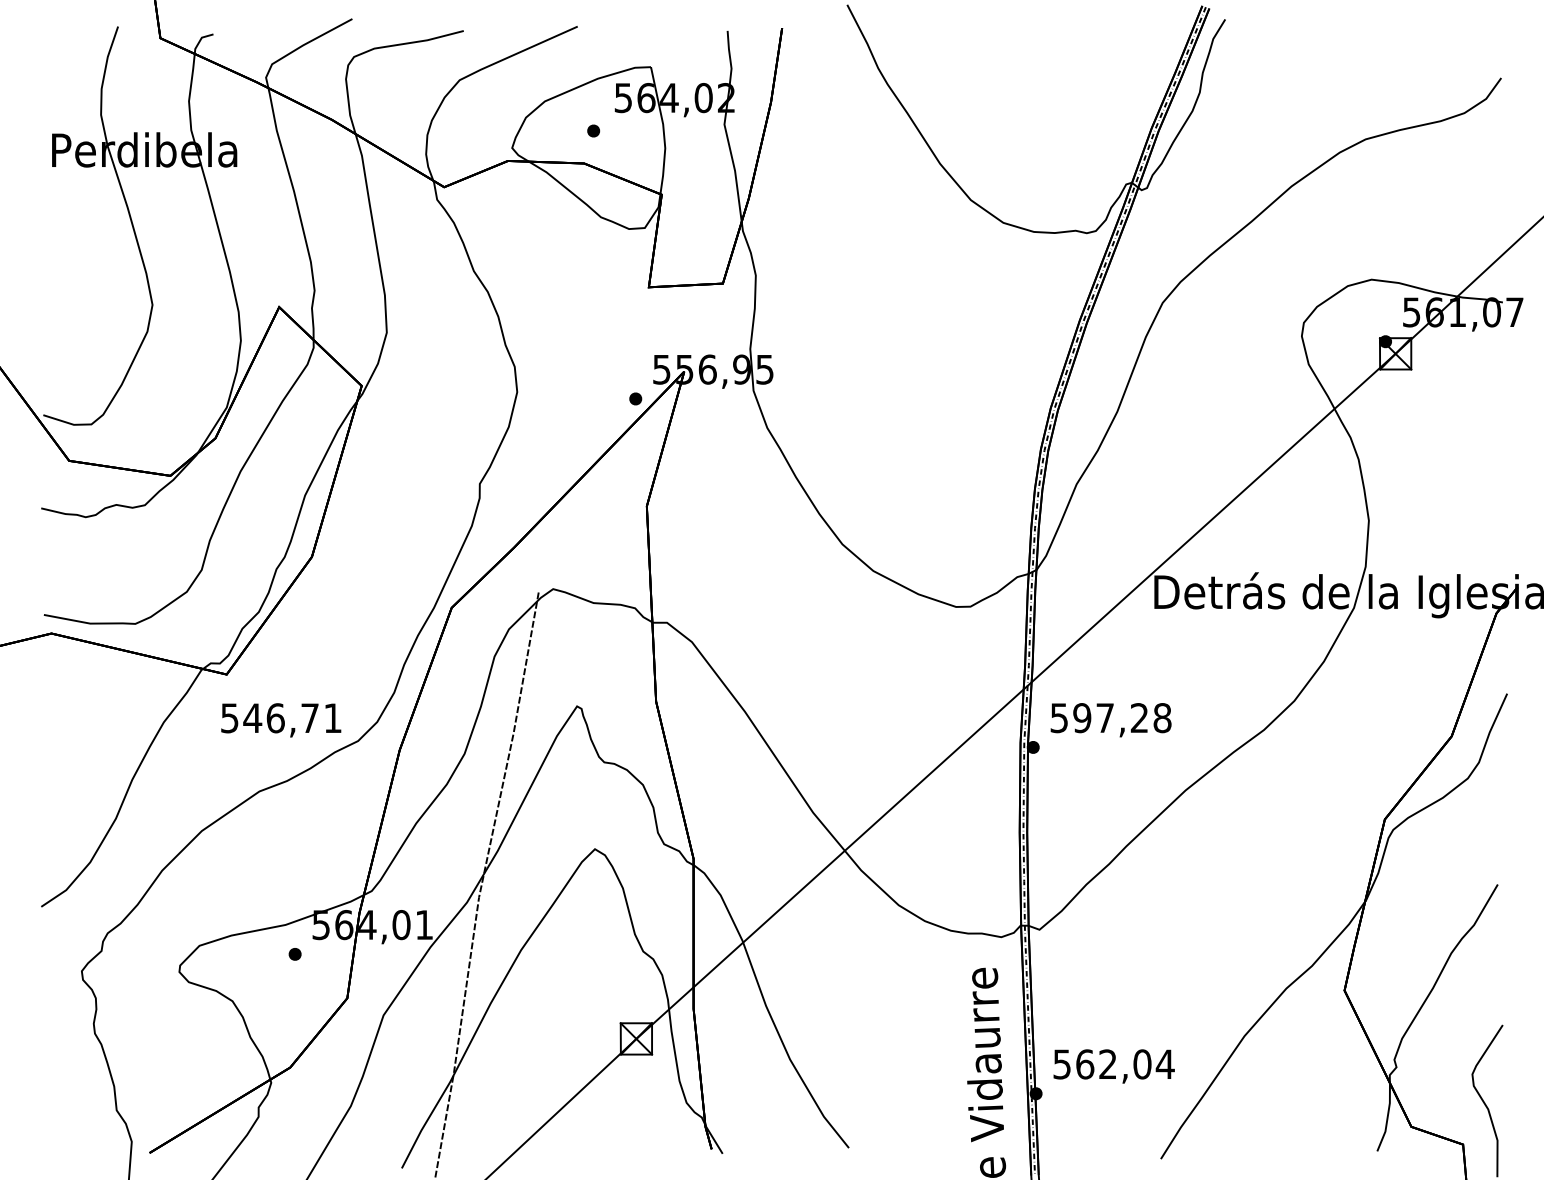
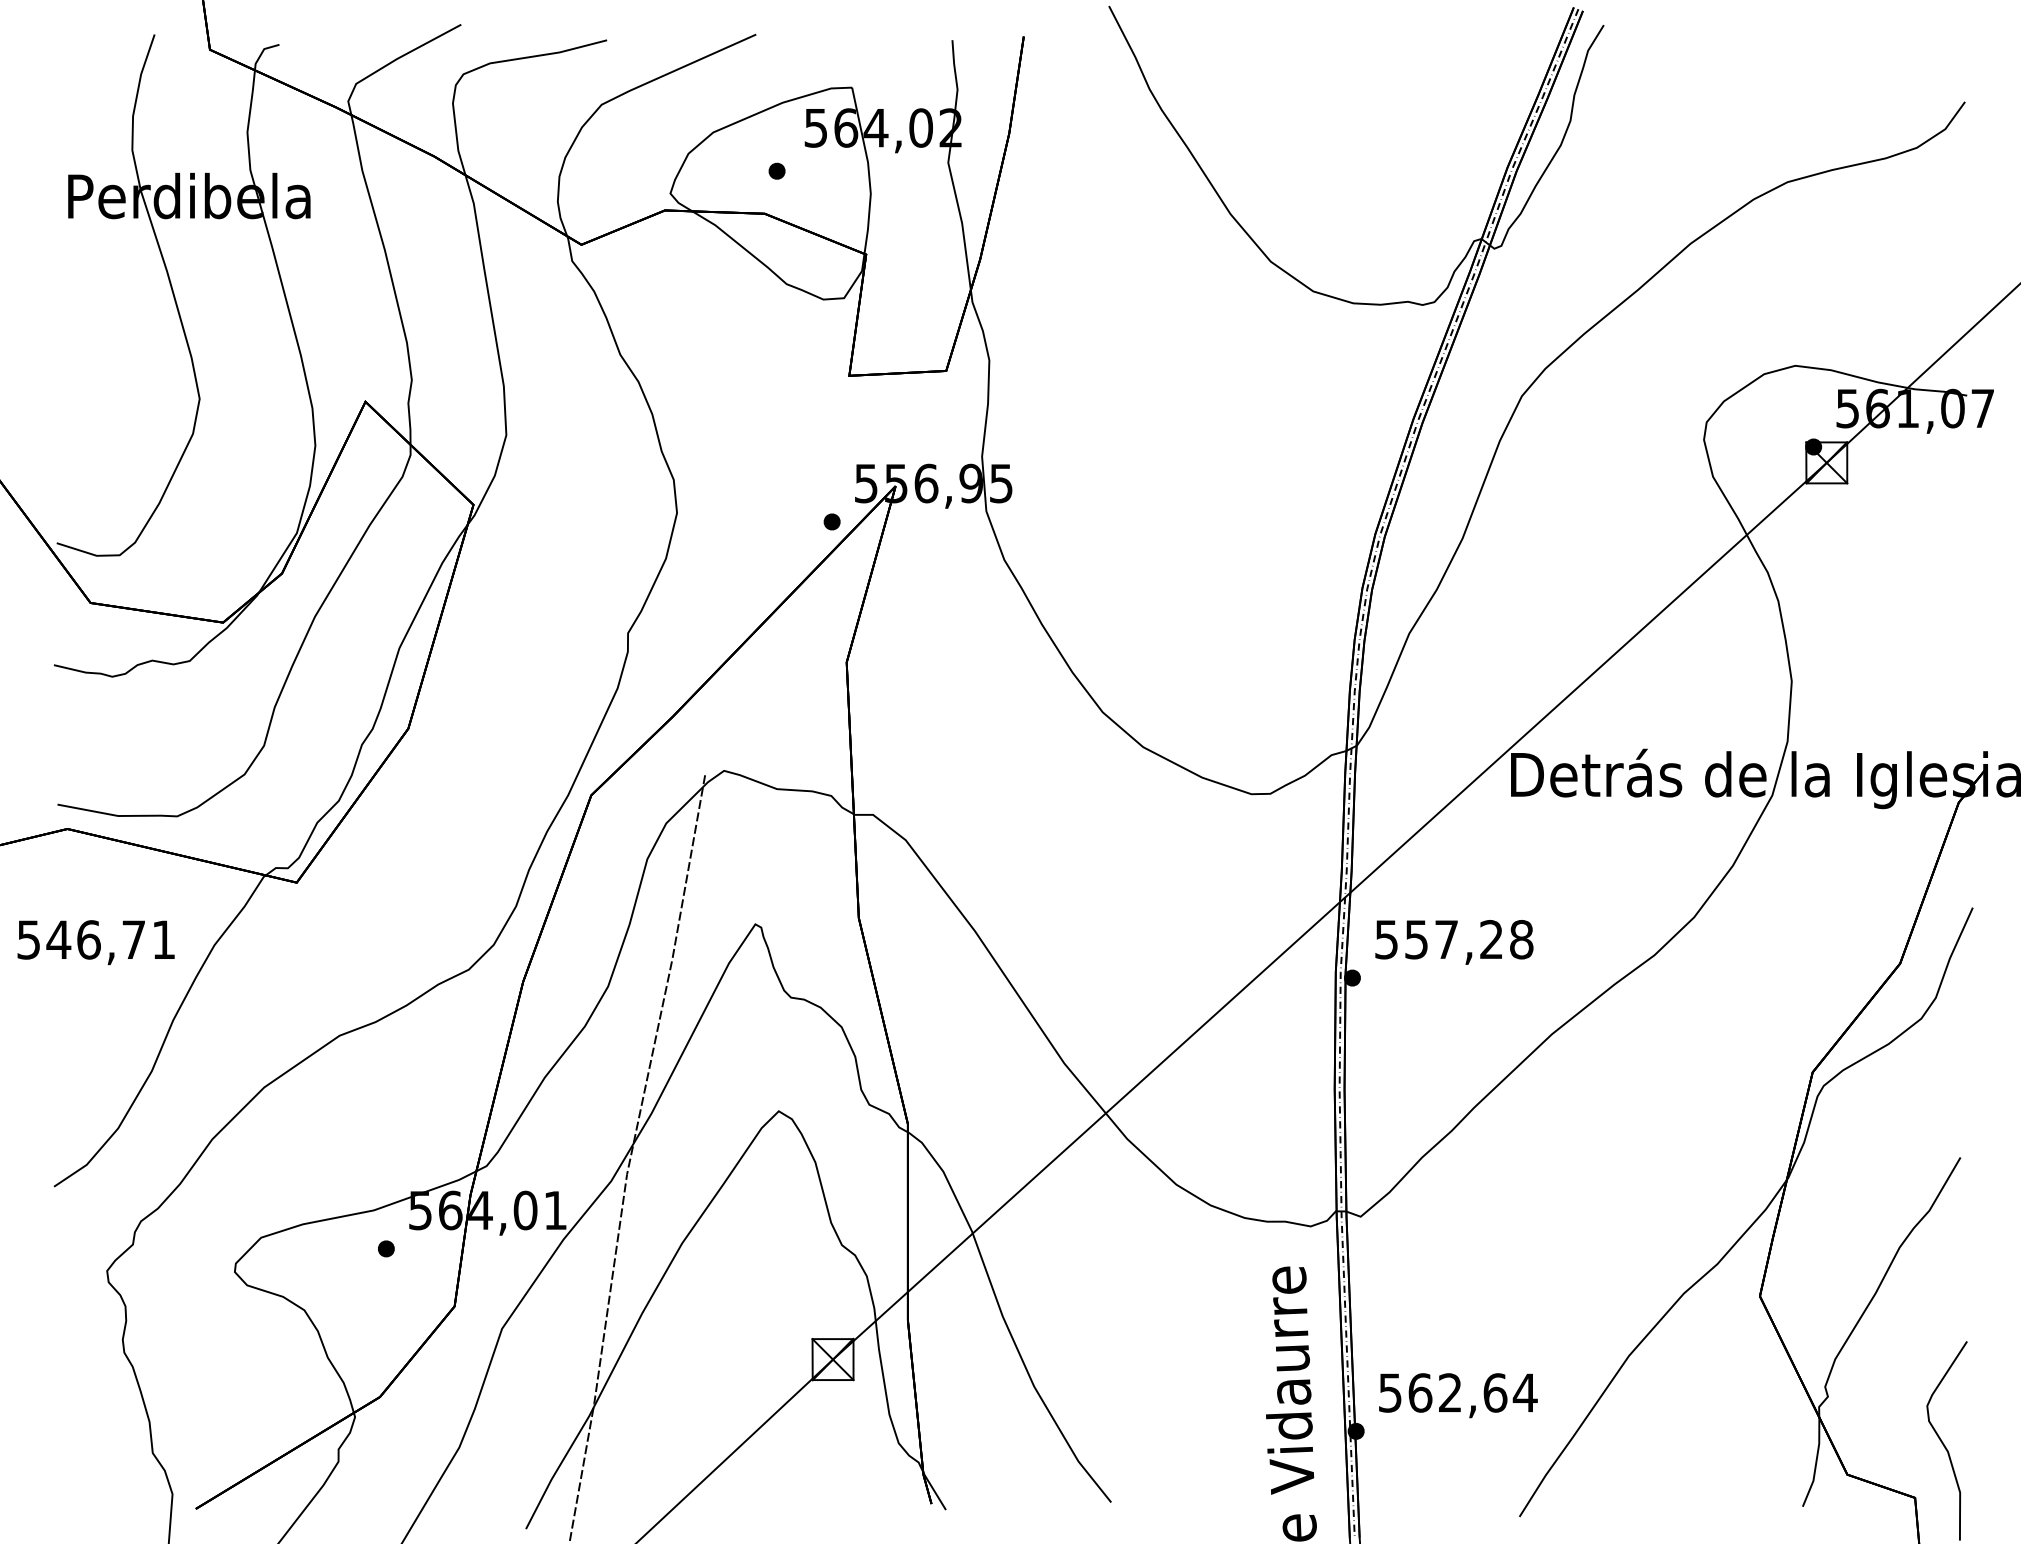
text: (1082, 717) -> (1416, 939), 597,28 -> 557,28
text: (280, 720) -> (95, 942), moved
text: (1142, 1064) -> (1495, 1392), 562,04 -> 562,64

